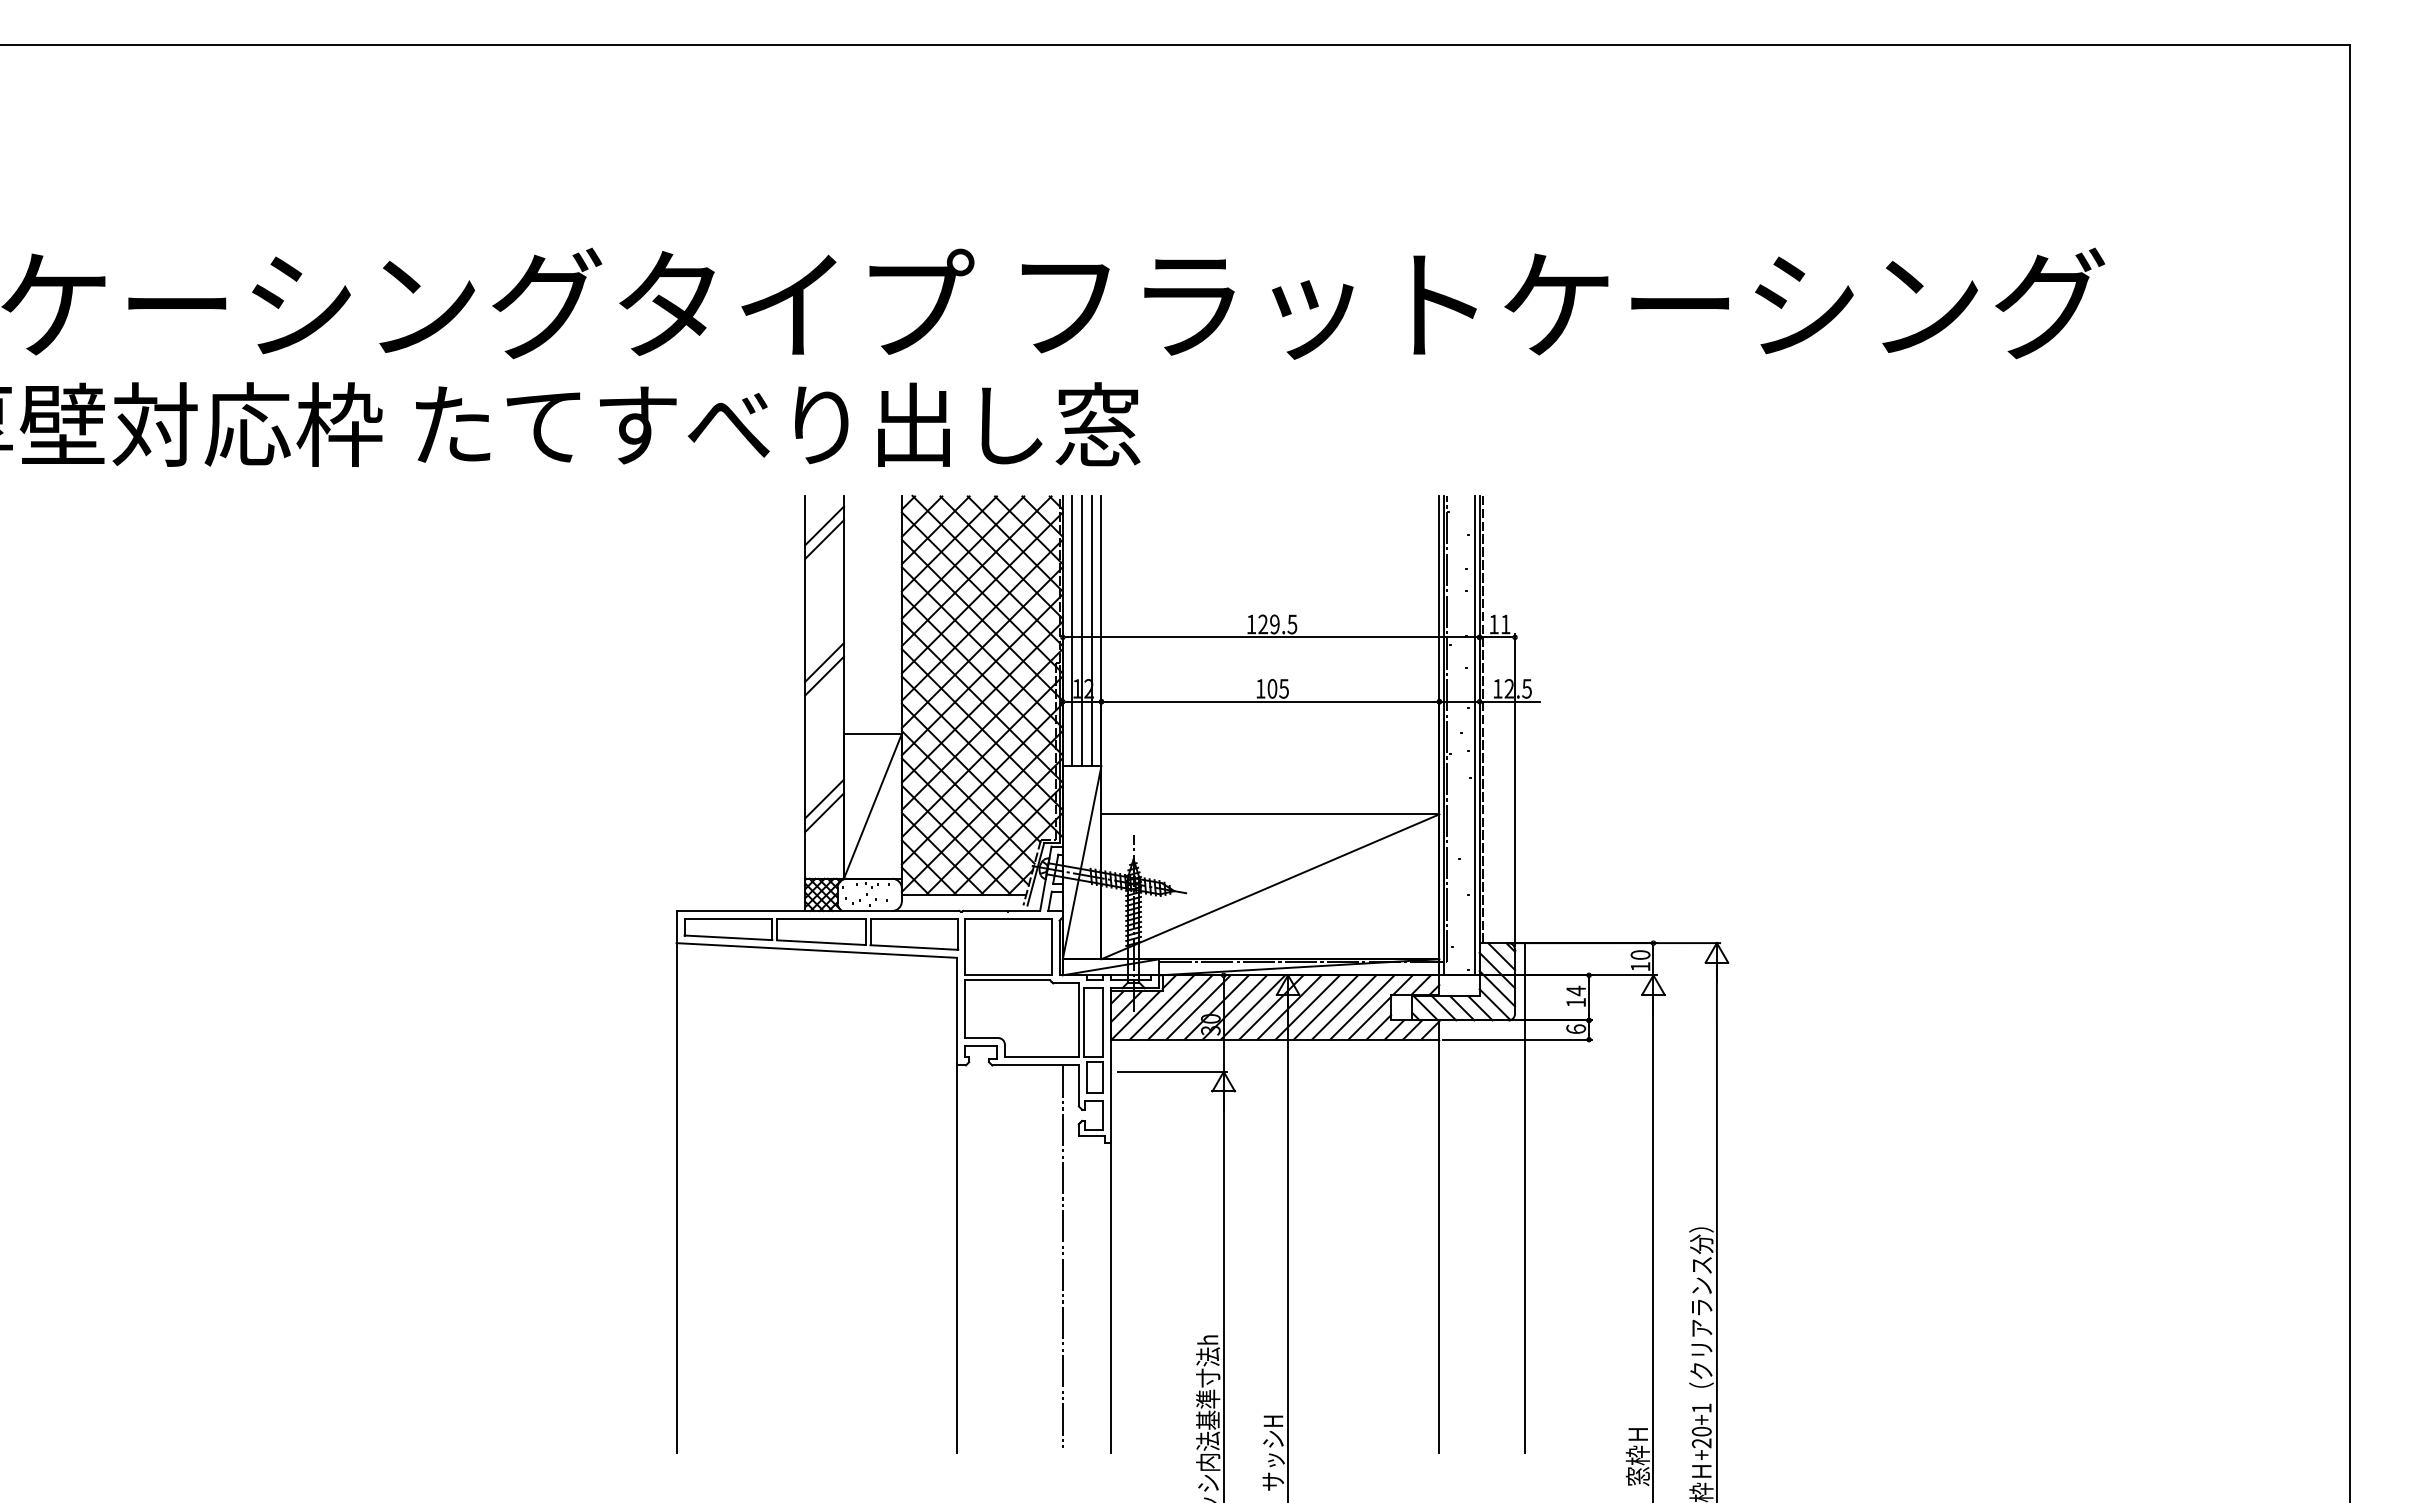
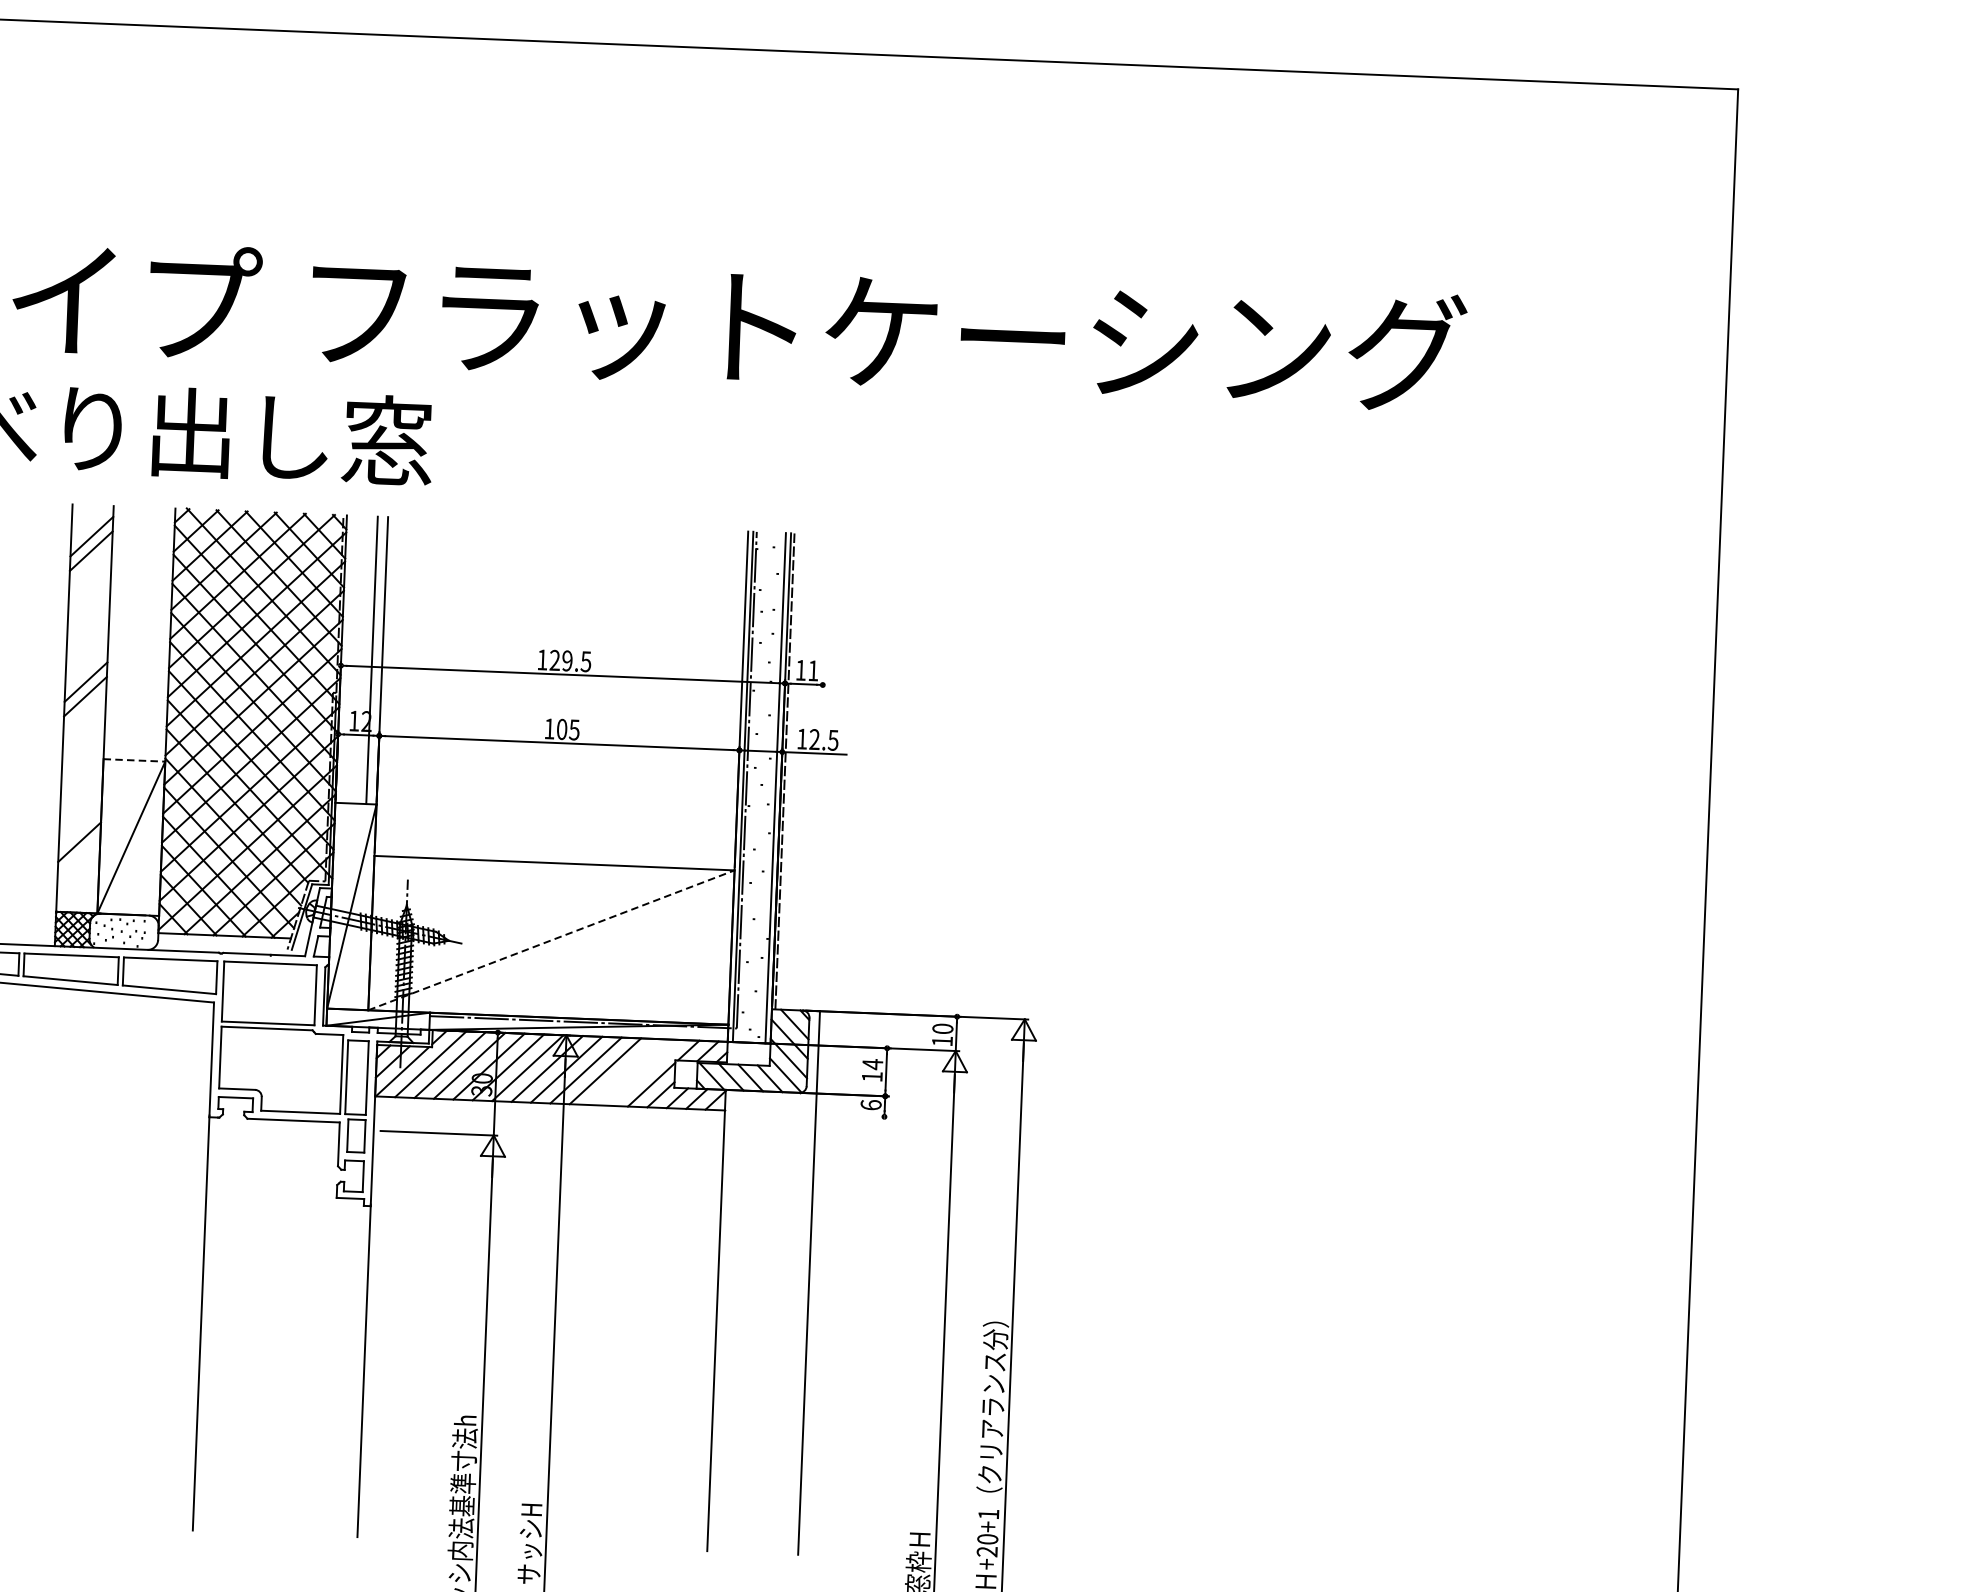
line: (1072, 631) -> (351, 659), removed
line: (1082, 631) -> (362, 660), removed
line: (872, 733) -> (134, 759), solid -> dashed
line: (1515, 790) -> (816, 848), removed
line: (824, 798) -> (80, 827), removed
line: (1270, 886) -> (551, 939), solid -> dashed
line: (1343, 1007) -> (624, 1072), removed
line: (1362, 1007) -> (644, 1072), removed
line: (1517, 1039) -> (808, 1113), removed
line: (1062, 1257) -> (314, 1326), removed

